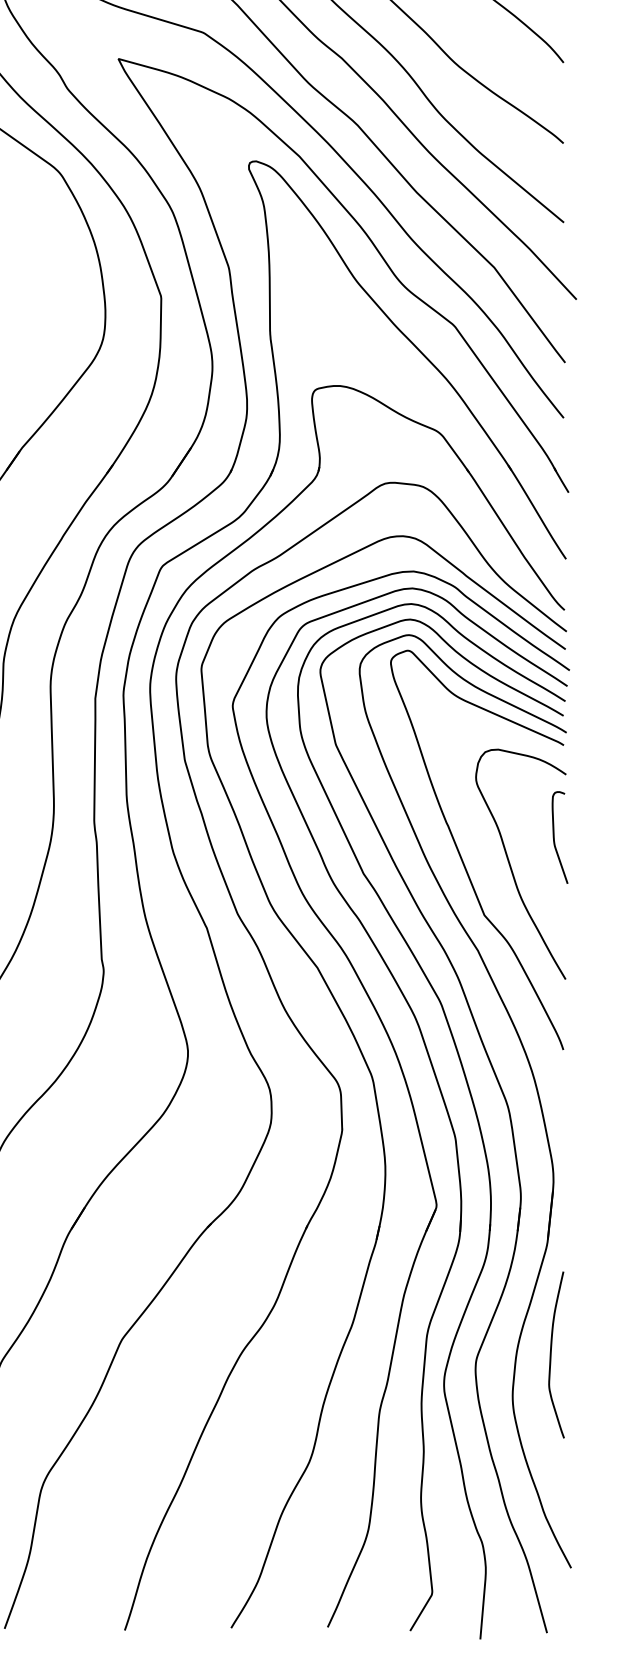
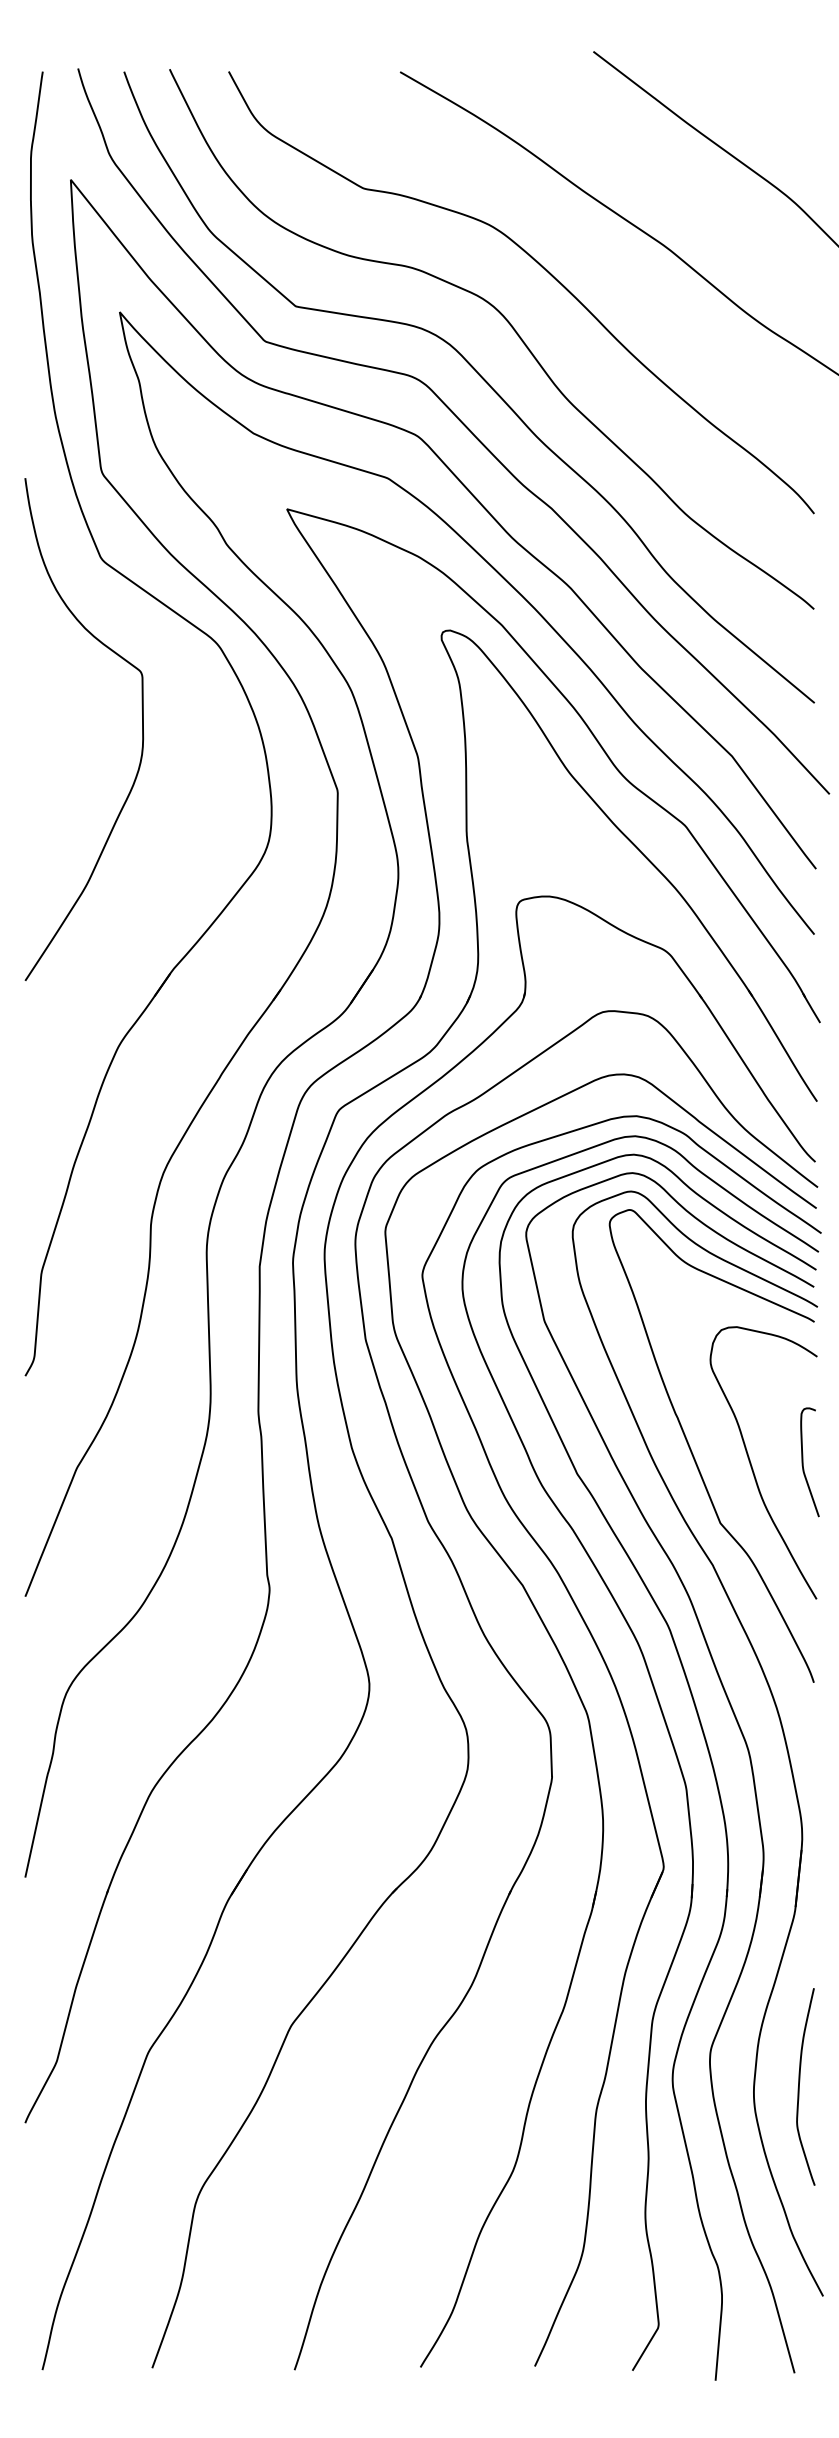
curve: (554, 837) -> (803, 1462), moved
curve: (551, 1354) -> (799, 2086), moved

